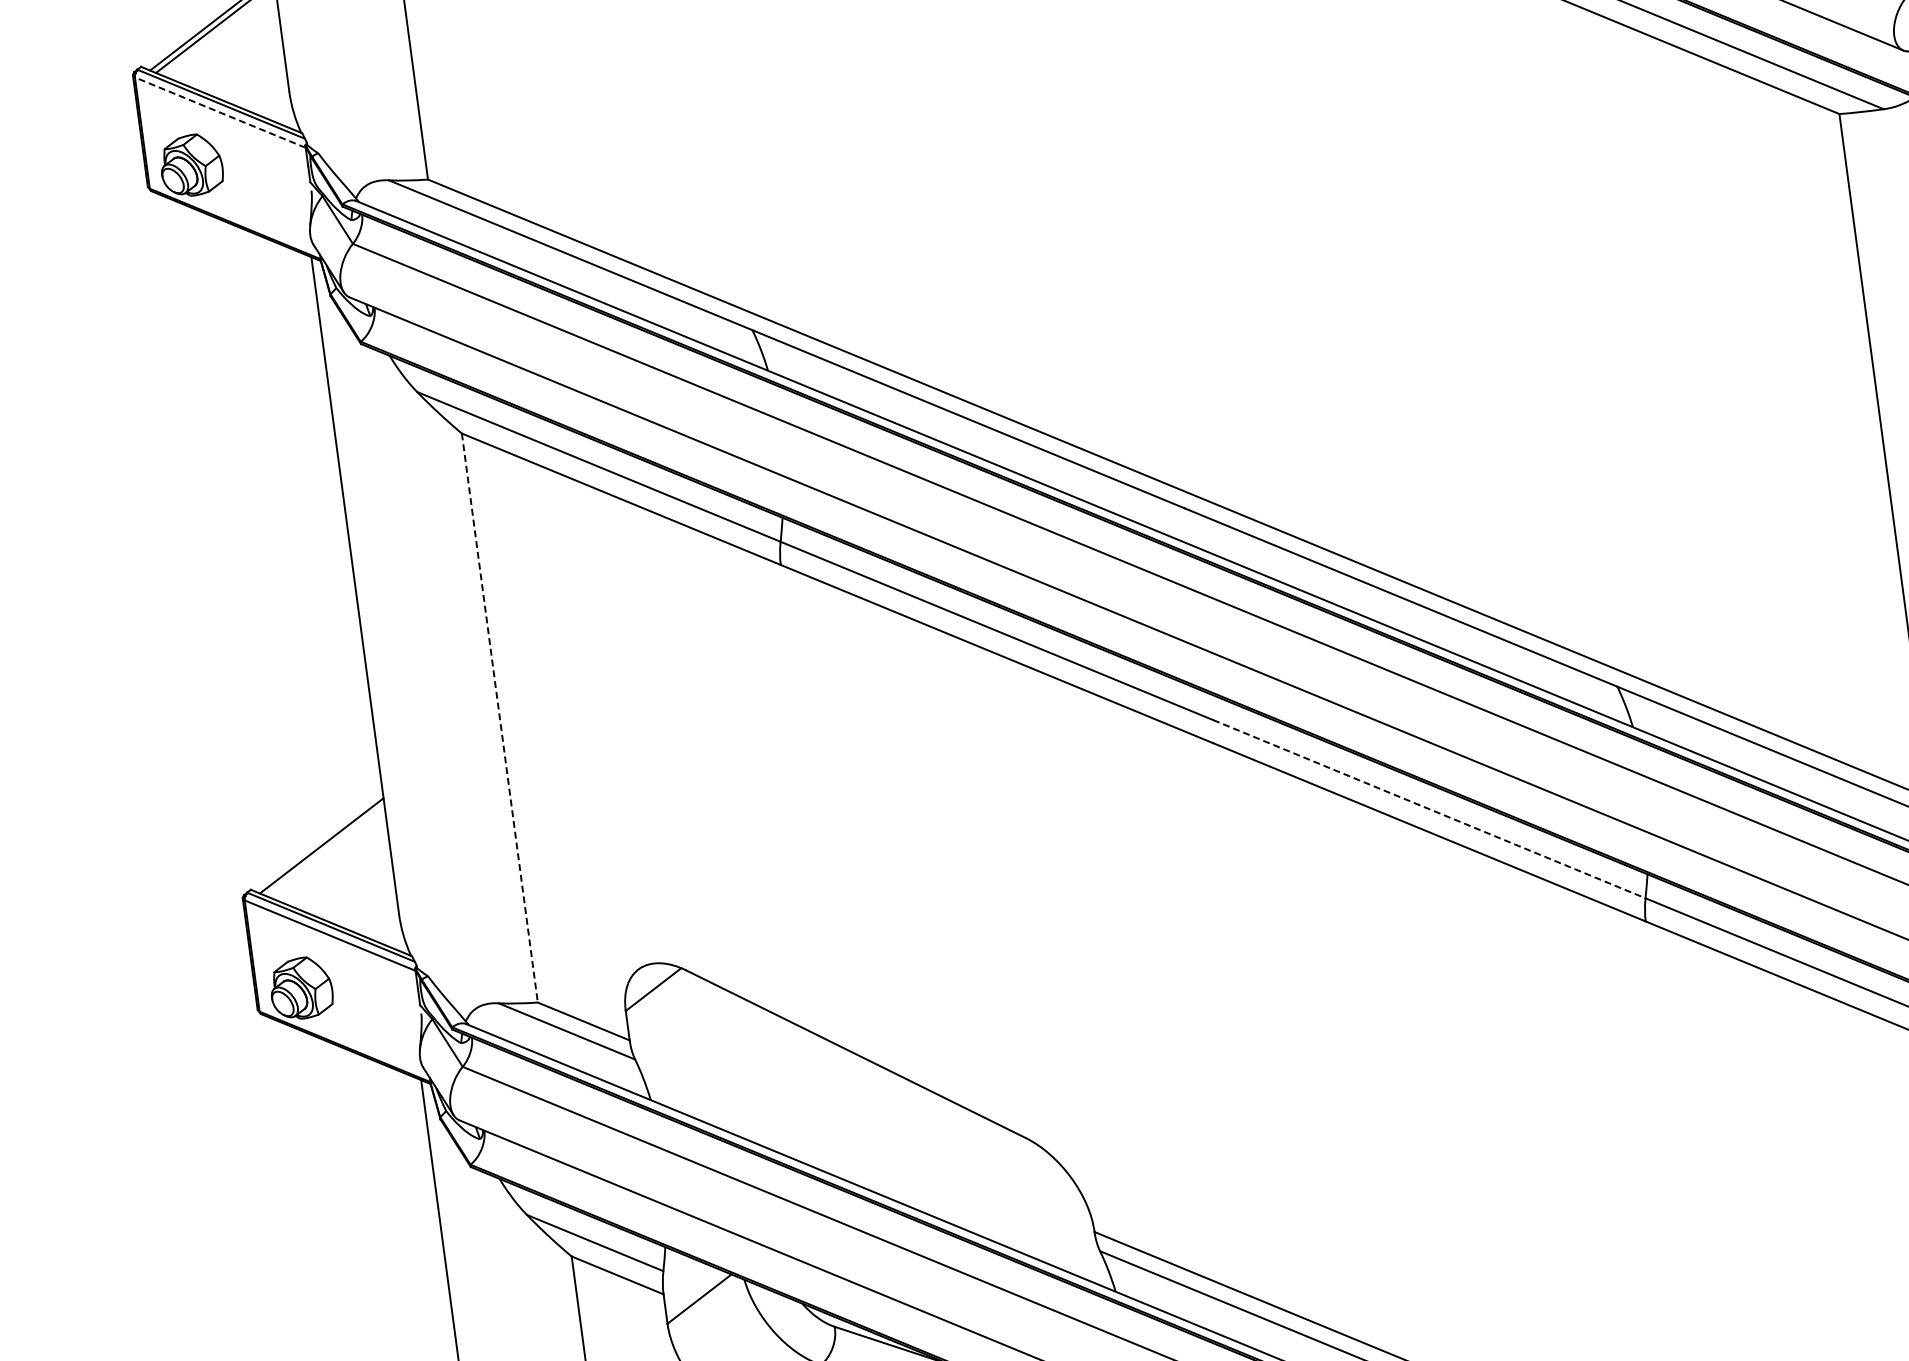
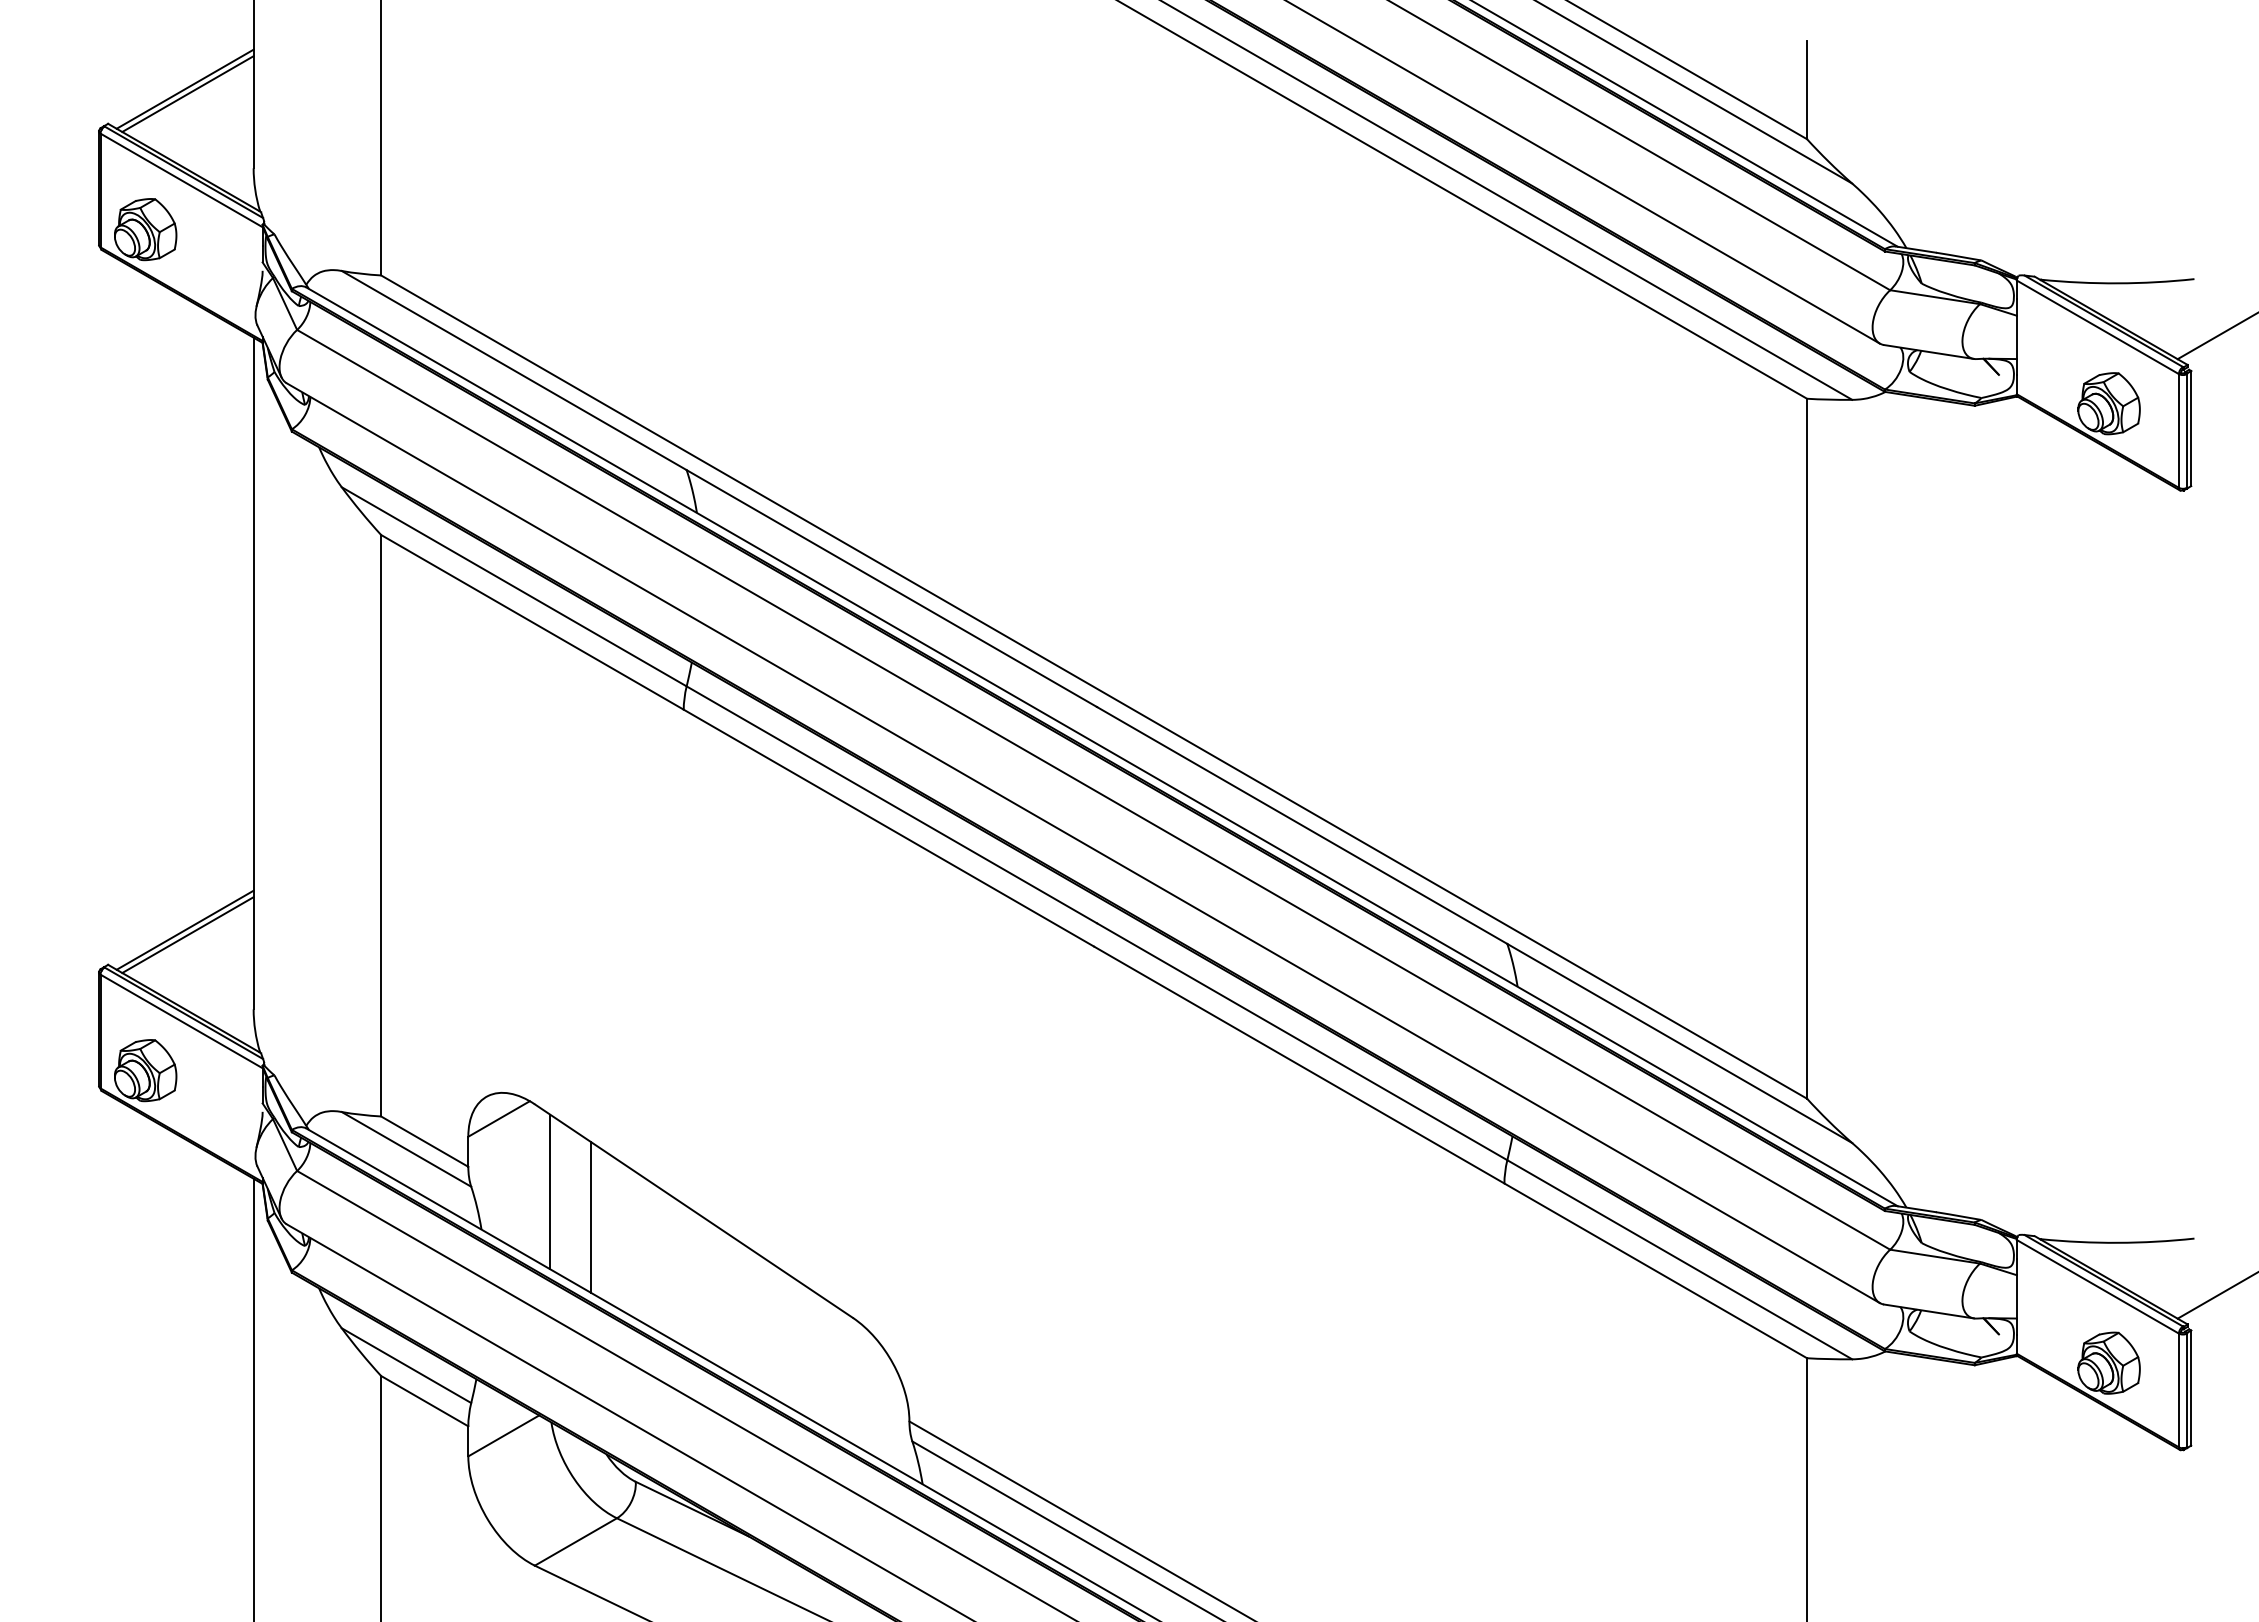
line: (220, 112) -> (181, 180), dashed -> solid
line: (500, 717) -> (381, 825), dashed -> solid
line: (1429, 808) -> (1302, 1041), dashed -> solid
line: (324, 850) -> (187, 935), added
line: (713, 1053) -> (550, 1191), added
line: (756, 1073) -> (591, 1217), added

